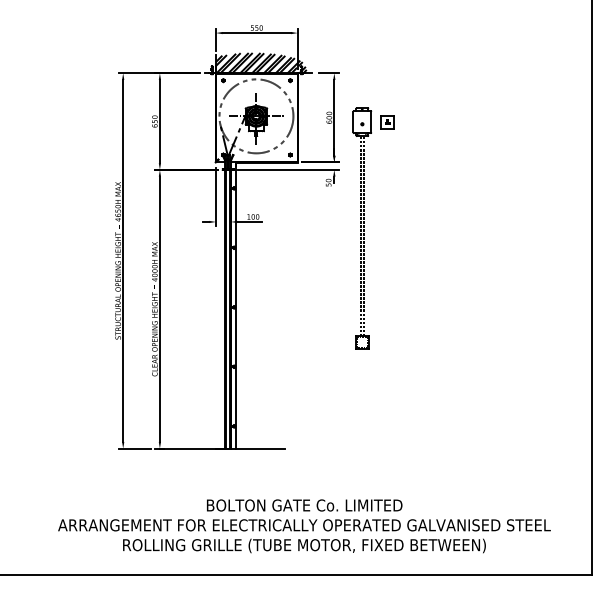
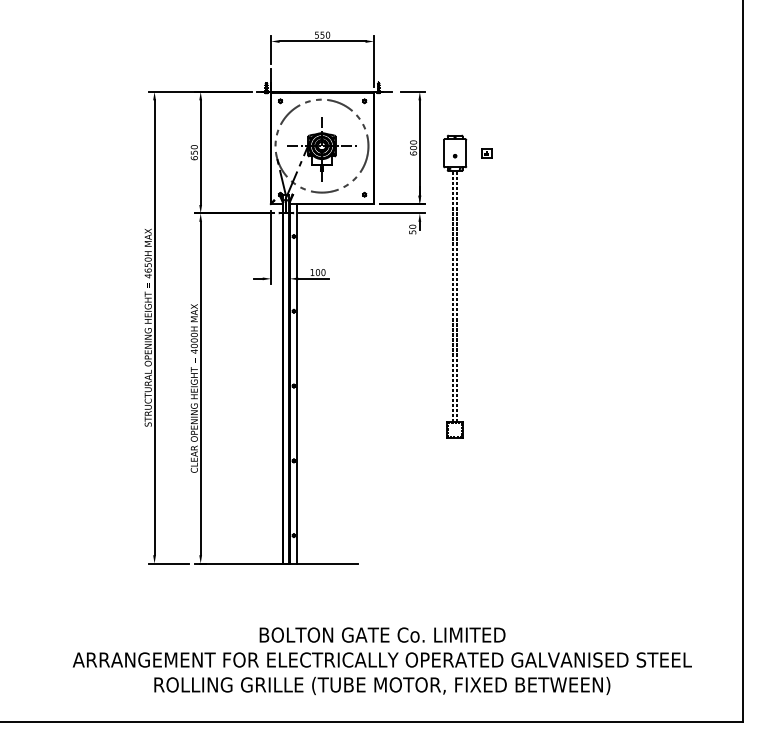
hatch: (260, 63) -> (327, 79), removed
part: (387, 122) -> (486, 153), size x0.6

